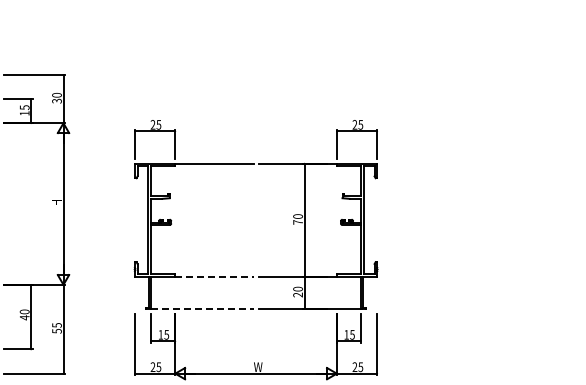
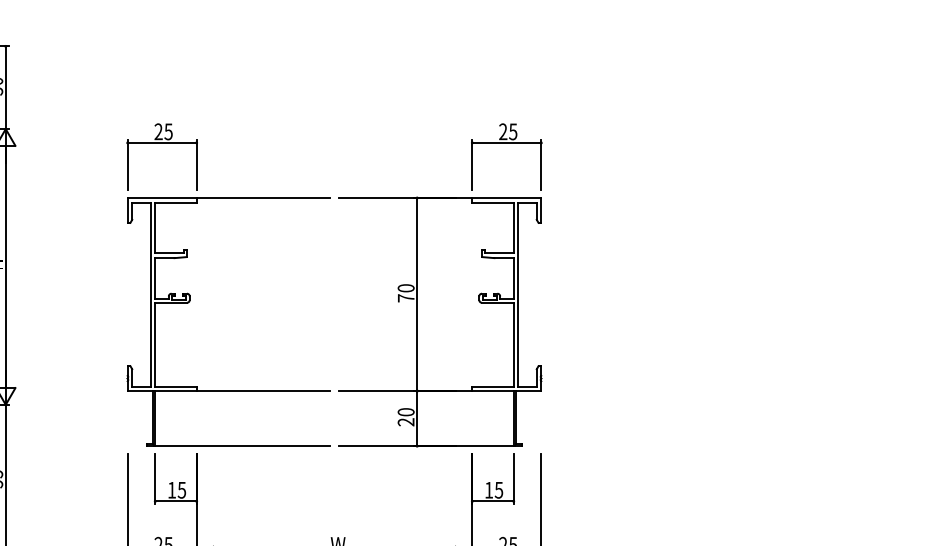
line: (214, 276) -> (263, 390), dashed -> solid
line: (202, 309) -> (243, 446), dashed -> solid

